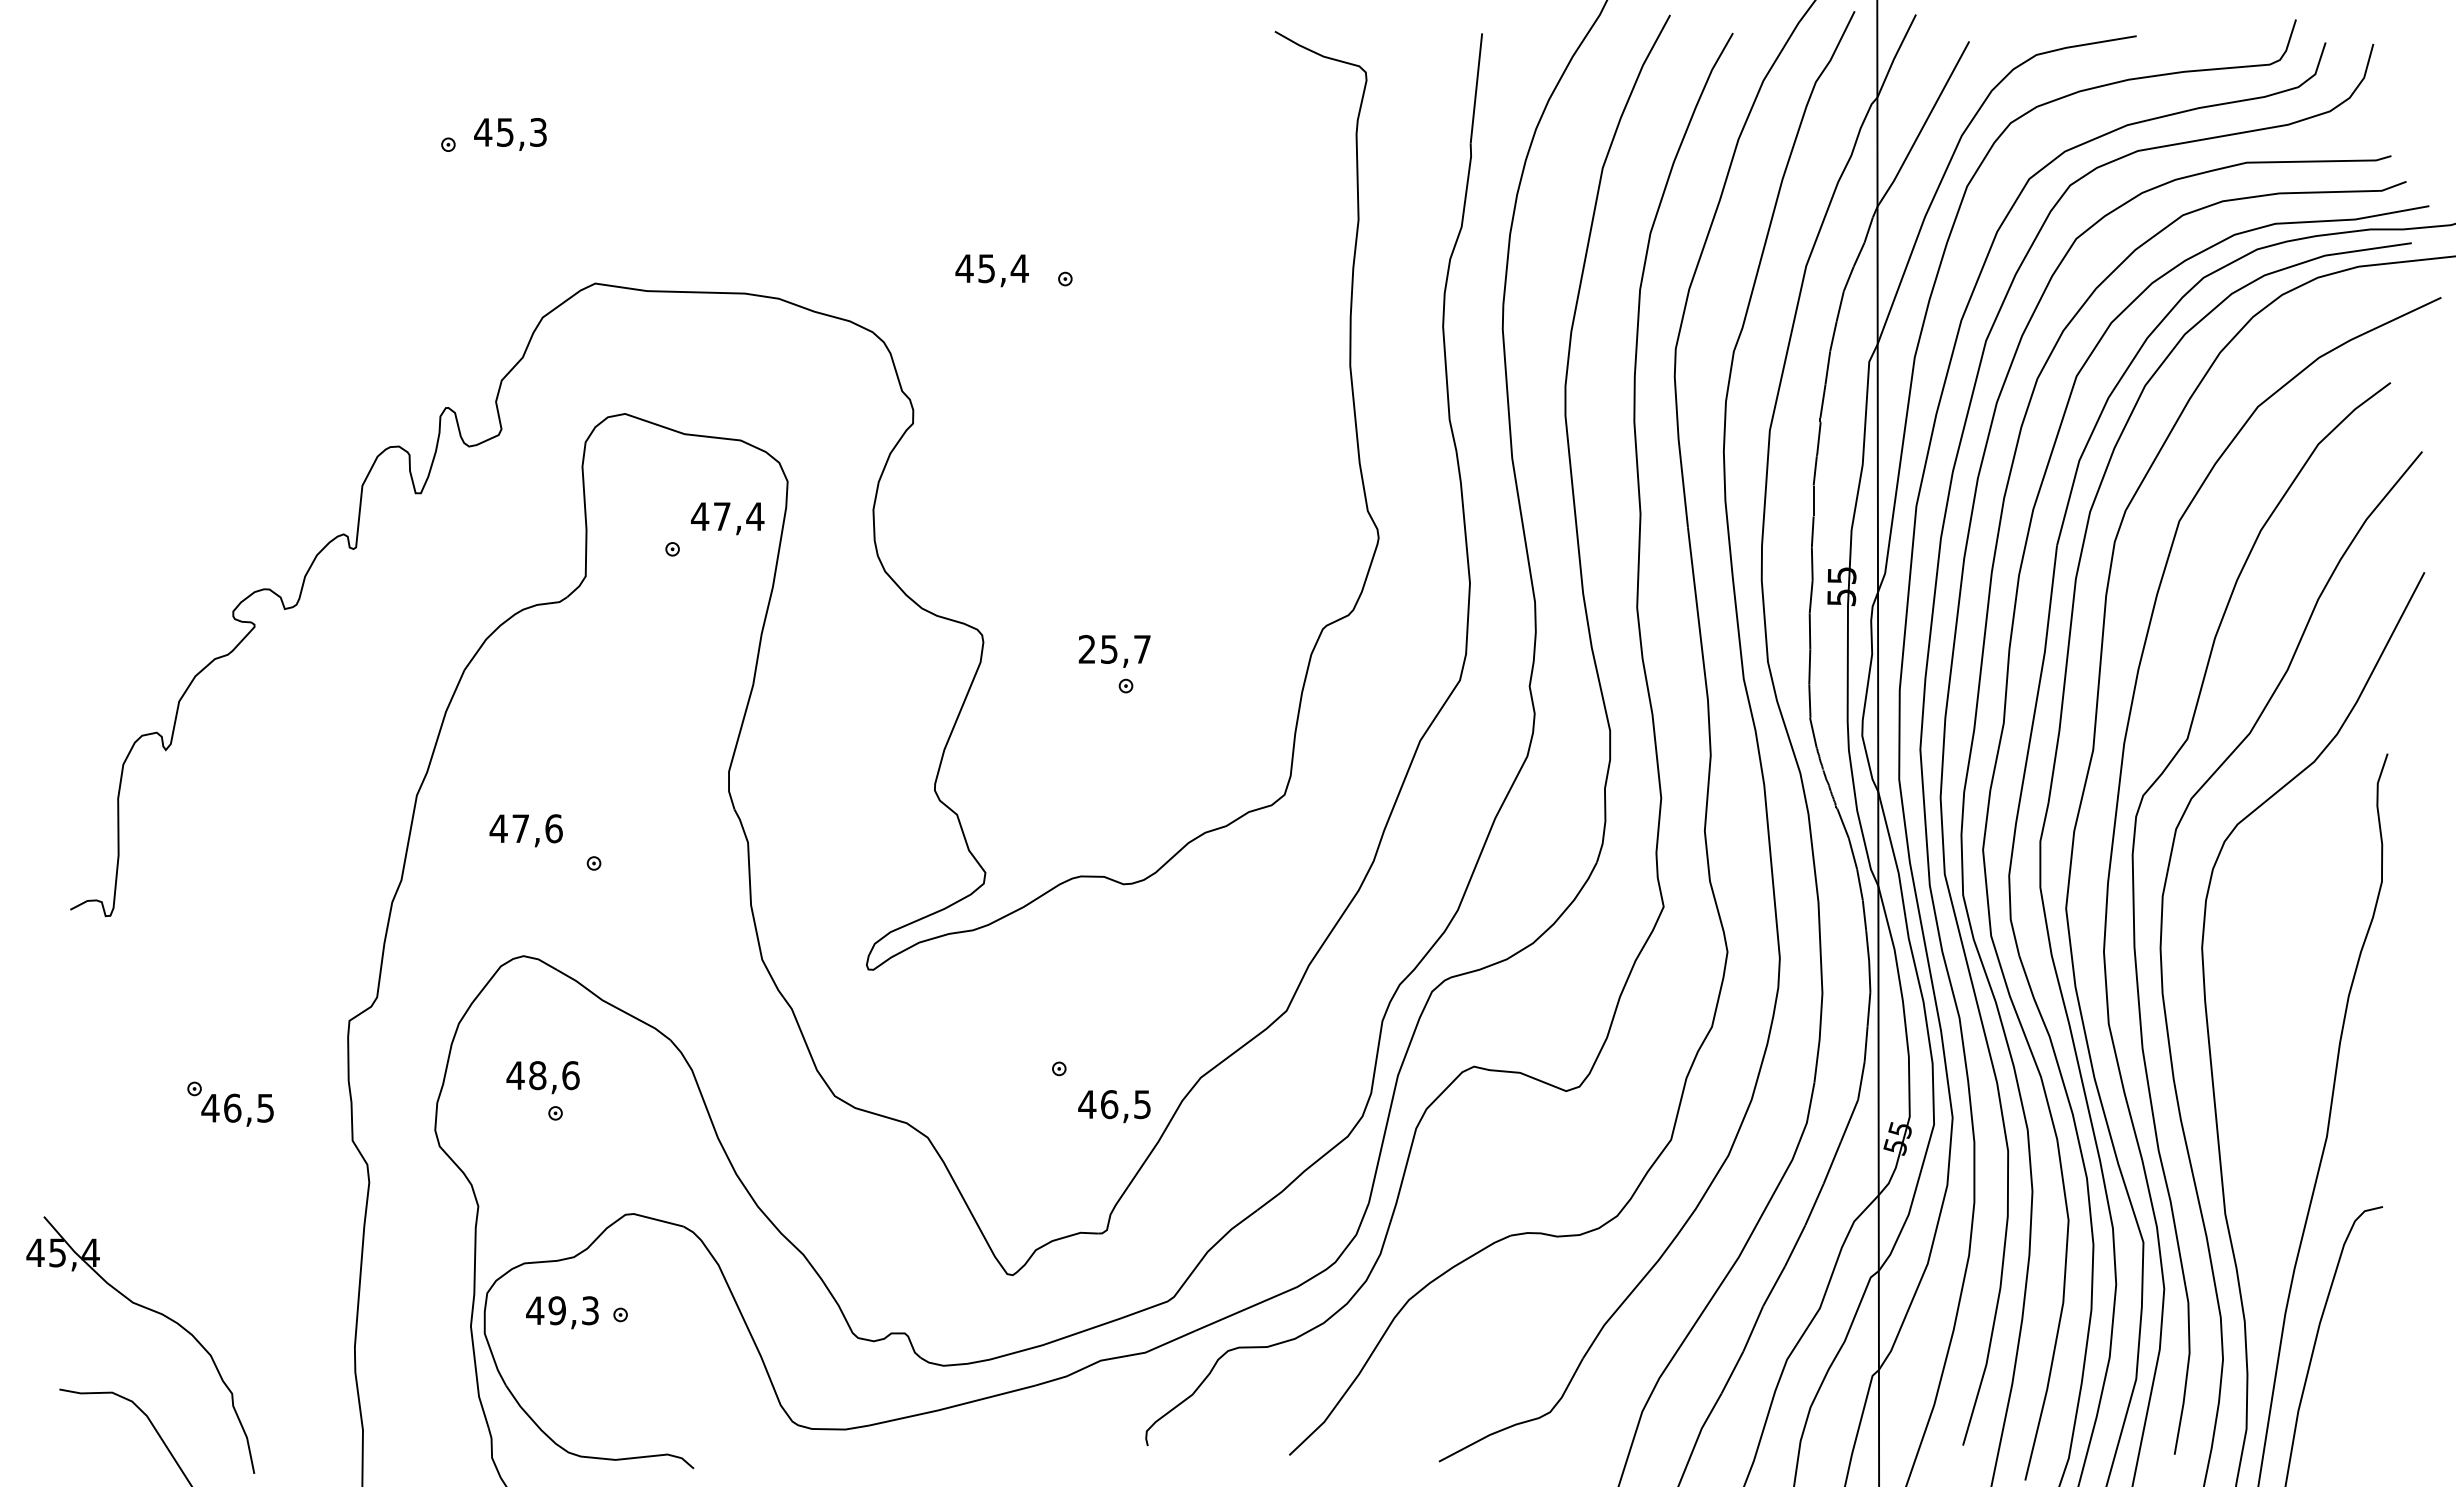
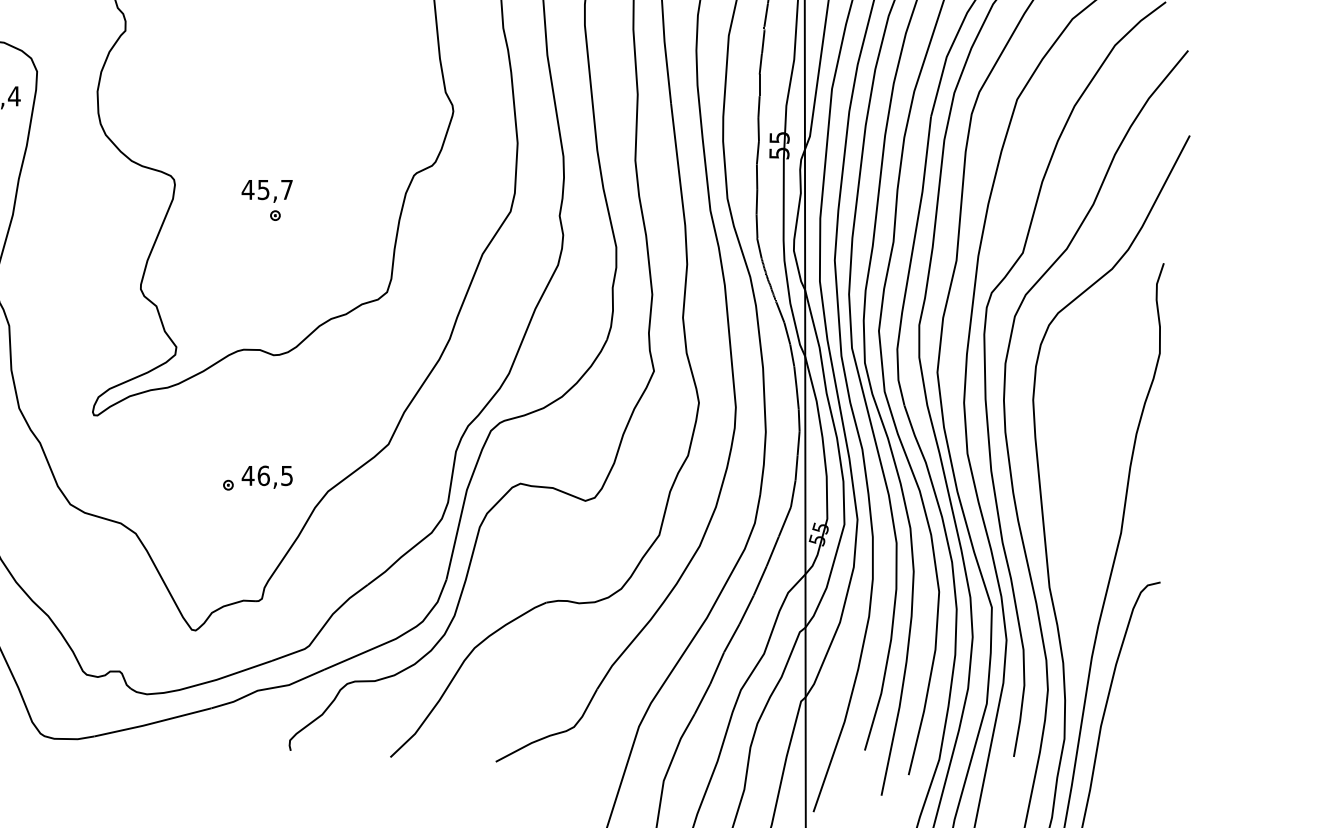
text: (1087, 649) -> (248, 189), 25,7 -> 45,7
text: (1114, 1106) -> (267, 477), moved

